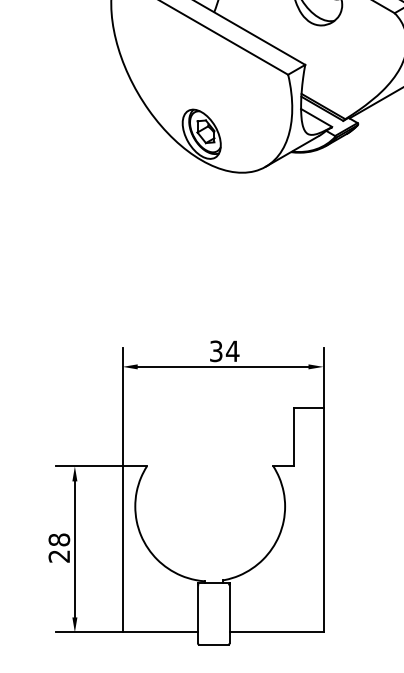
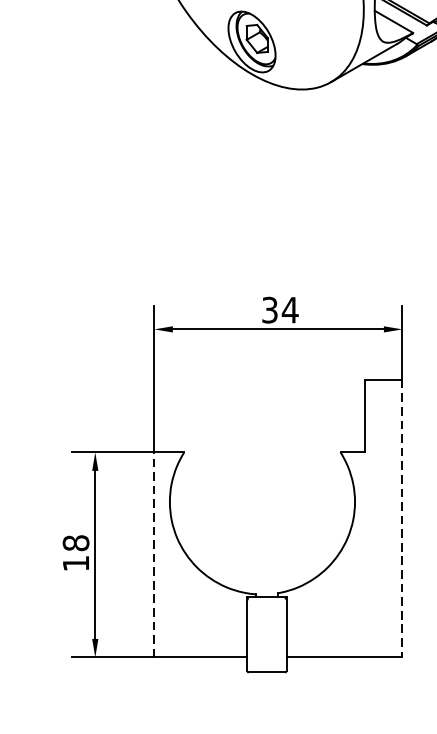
line: (323, 520) -> (402, 519), solid -> dashed
line: (122, 548) -> (154, 553), solid -> dashed
text: (58, 556) -> (75, 563), 28 -> 18

